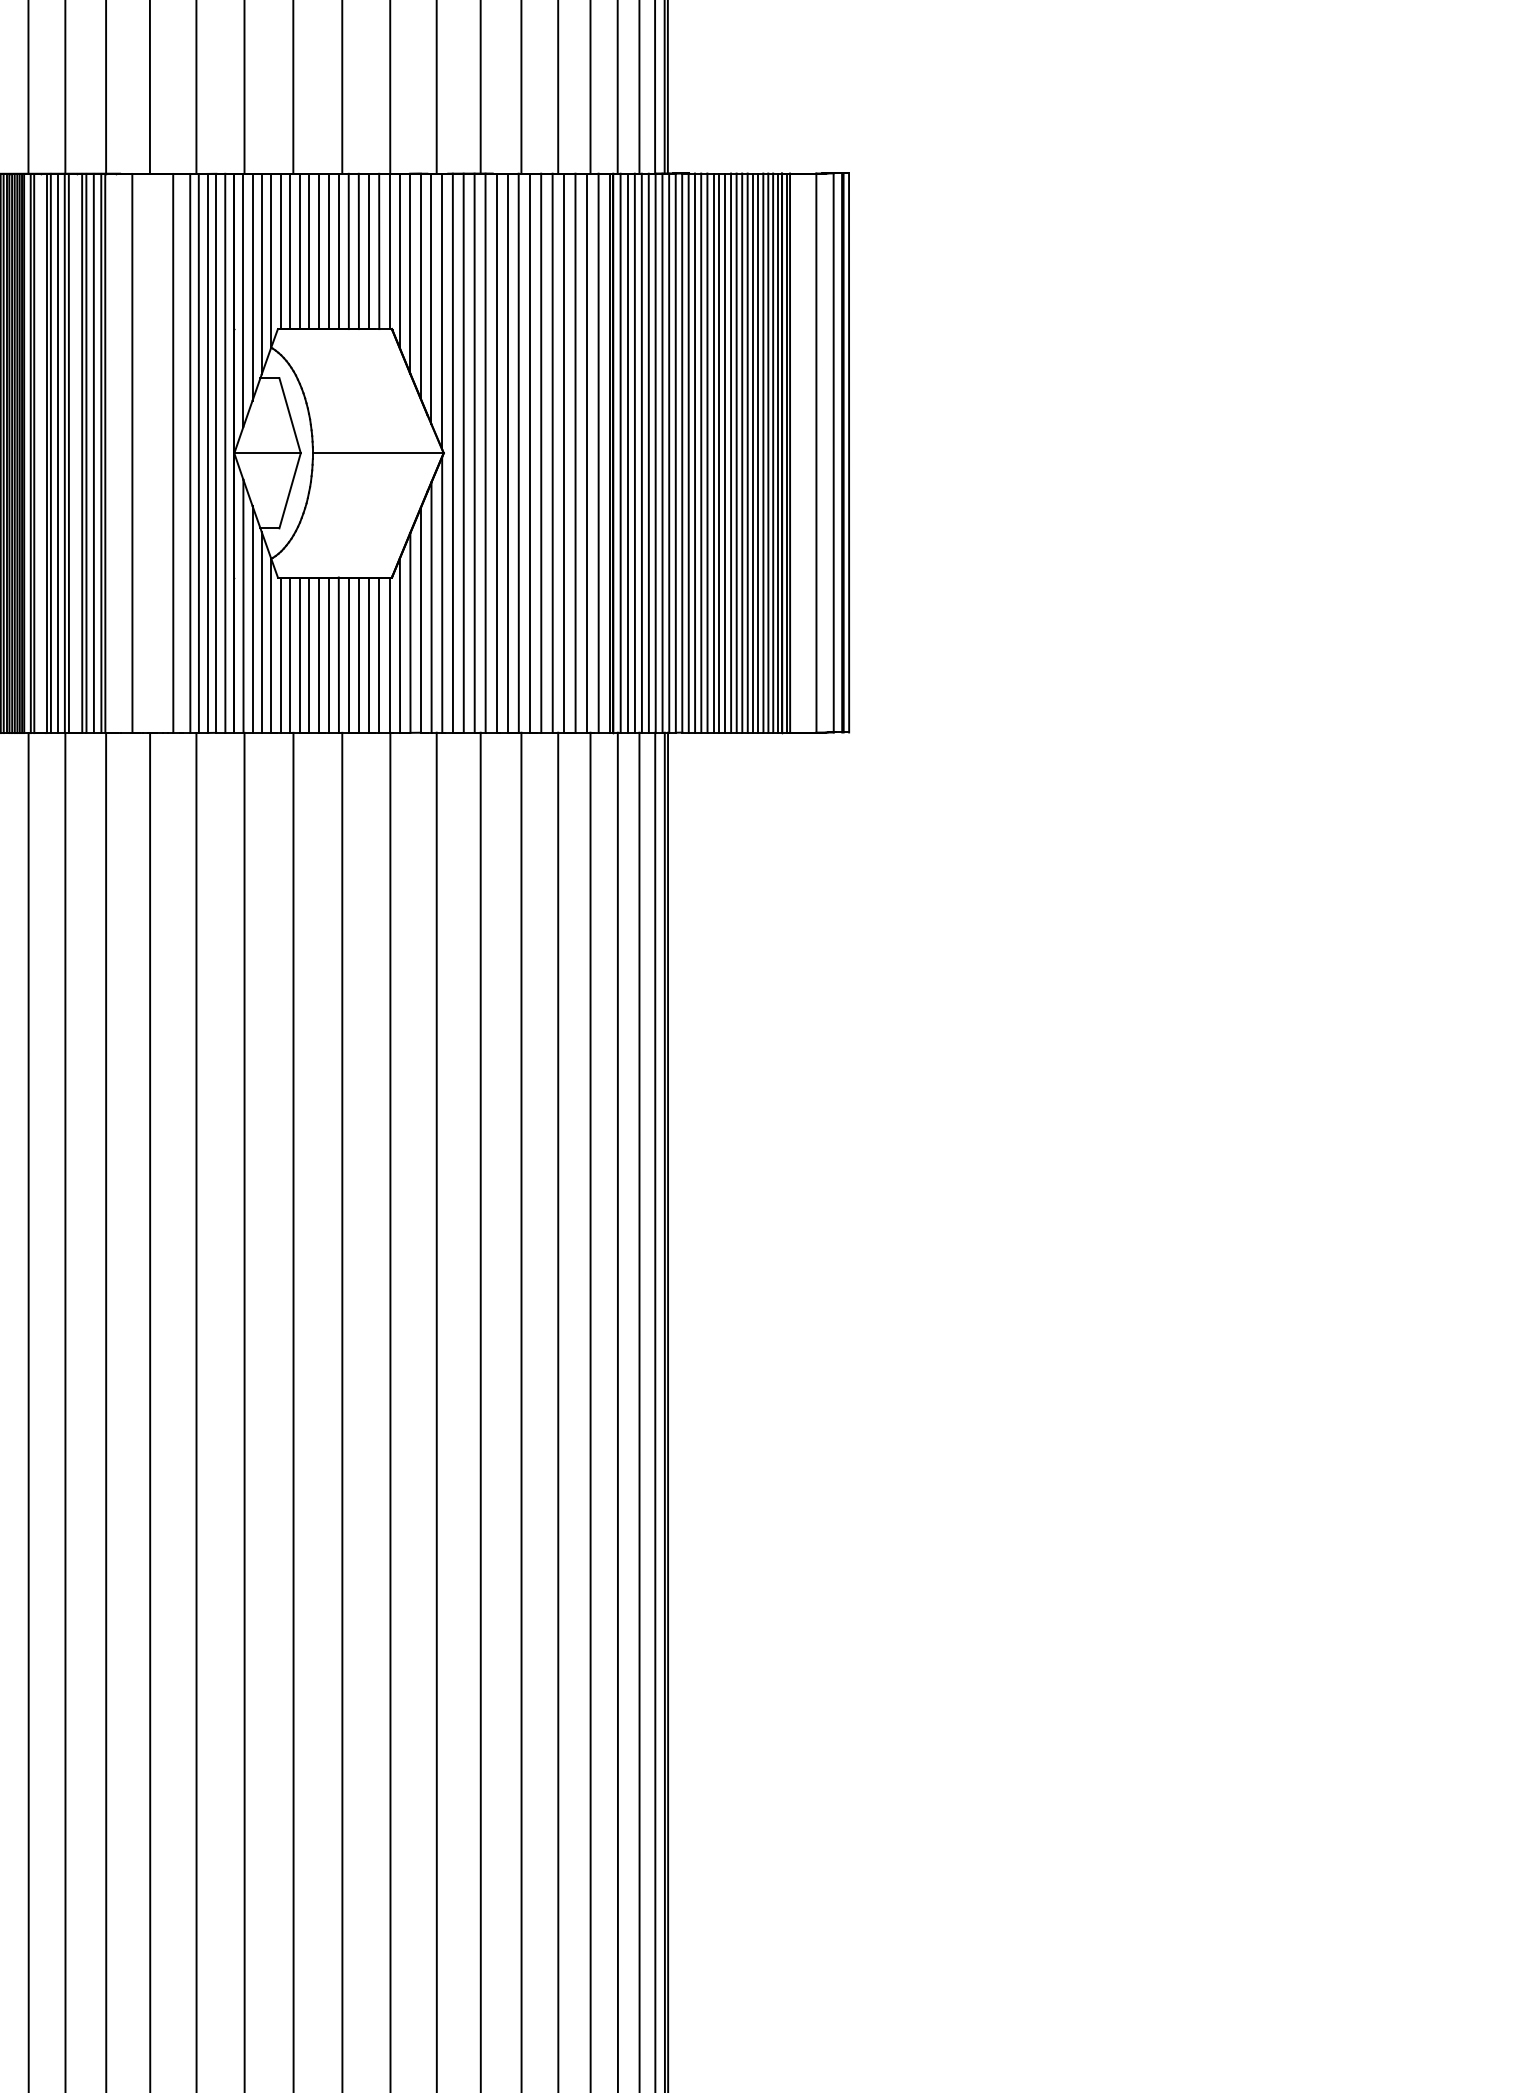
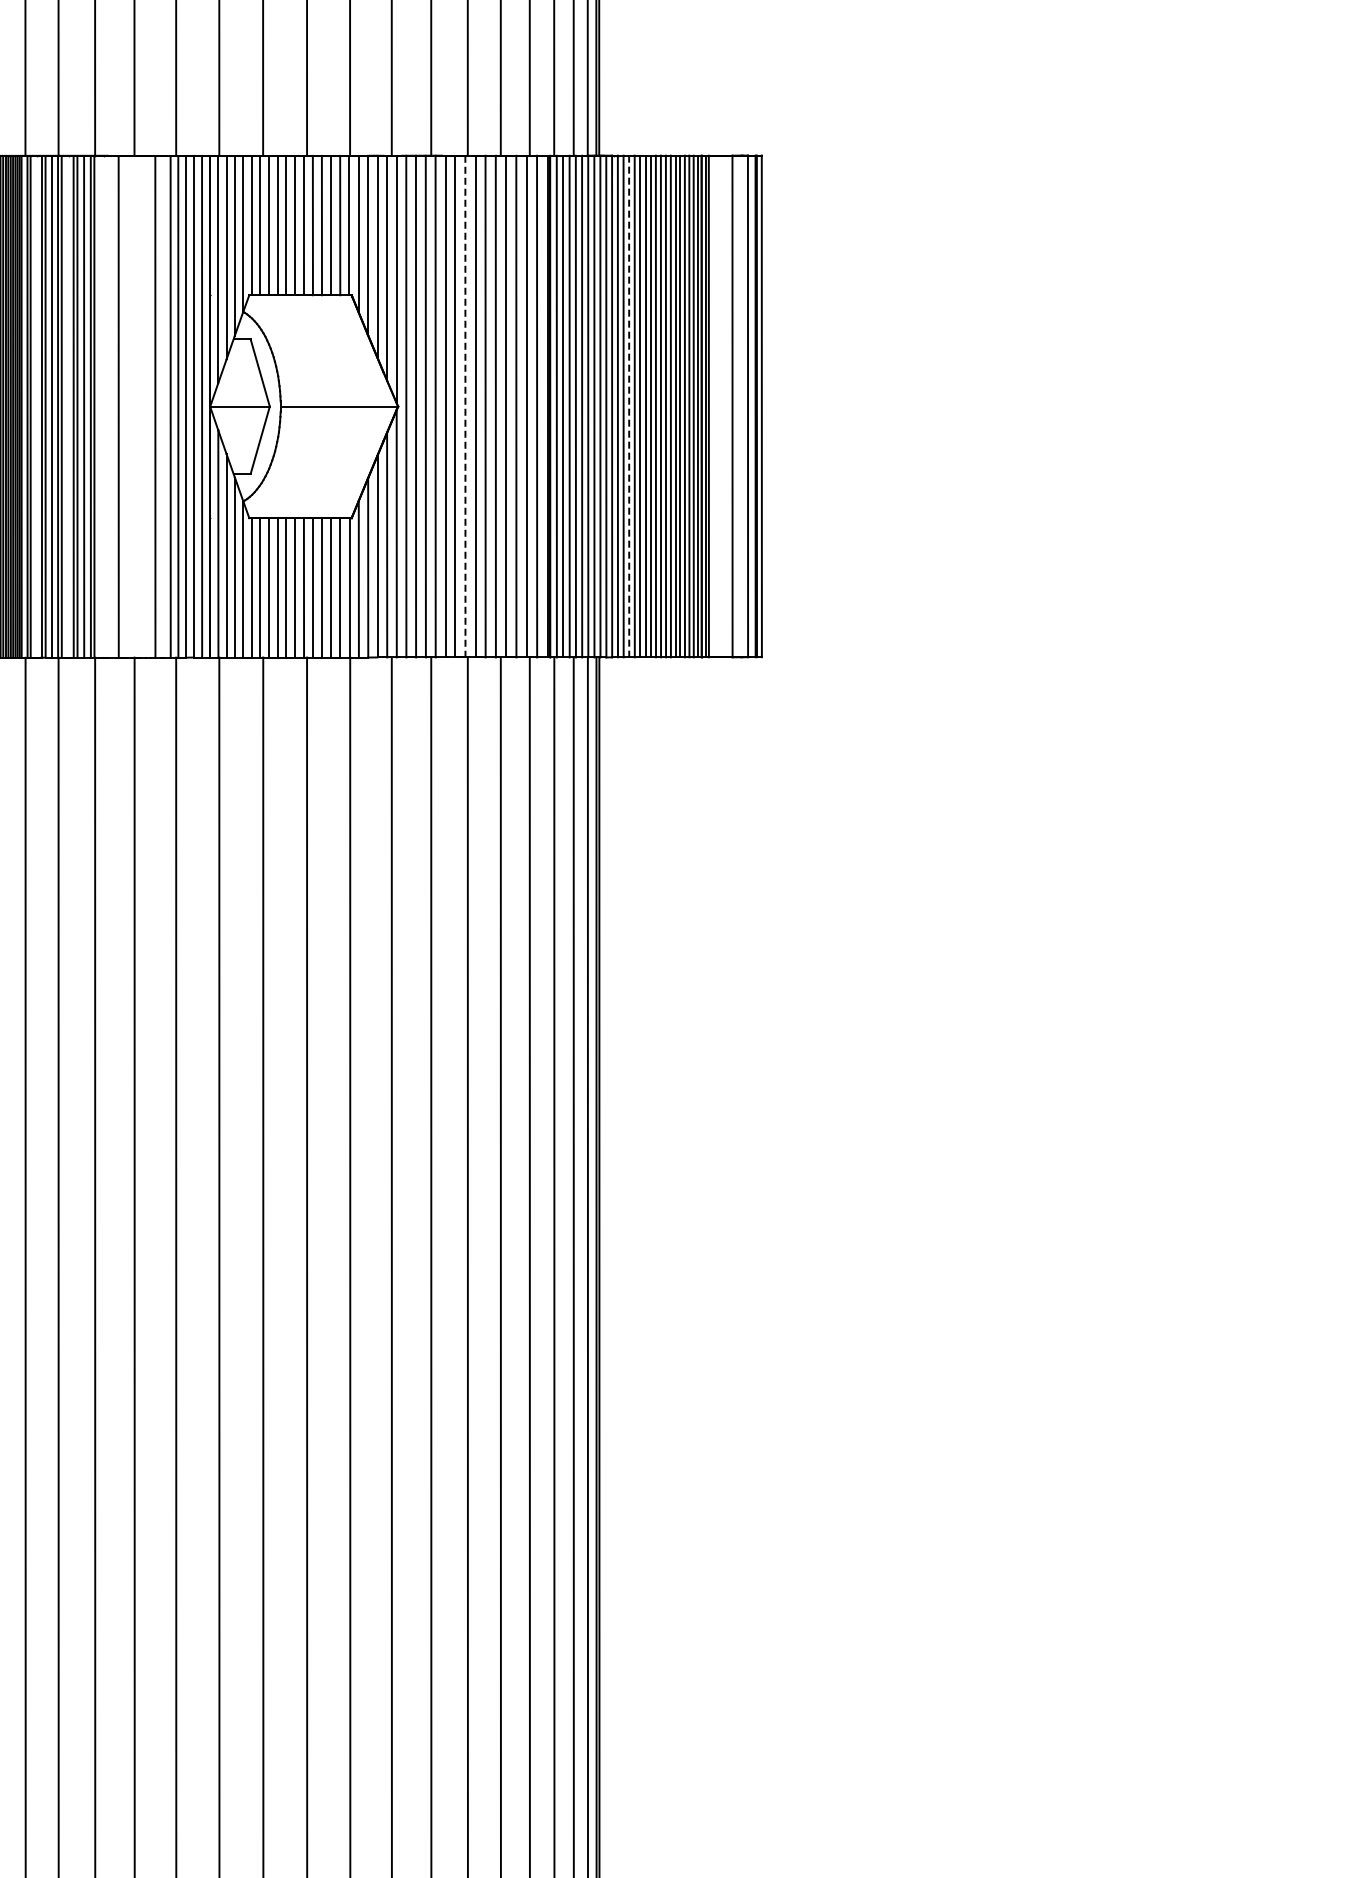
line: (518, 453) -> (465, 406), solid -> dashed
line: (701, 453) -> (629, 406), solid -> dashed

